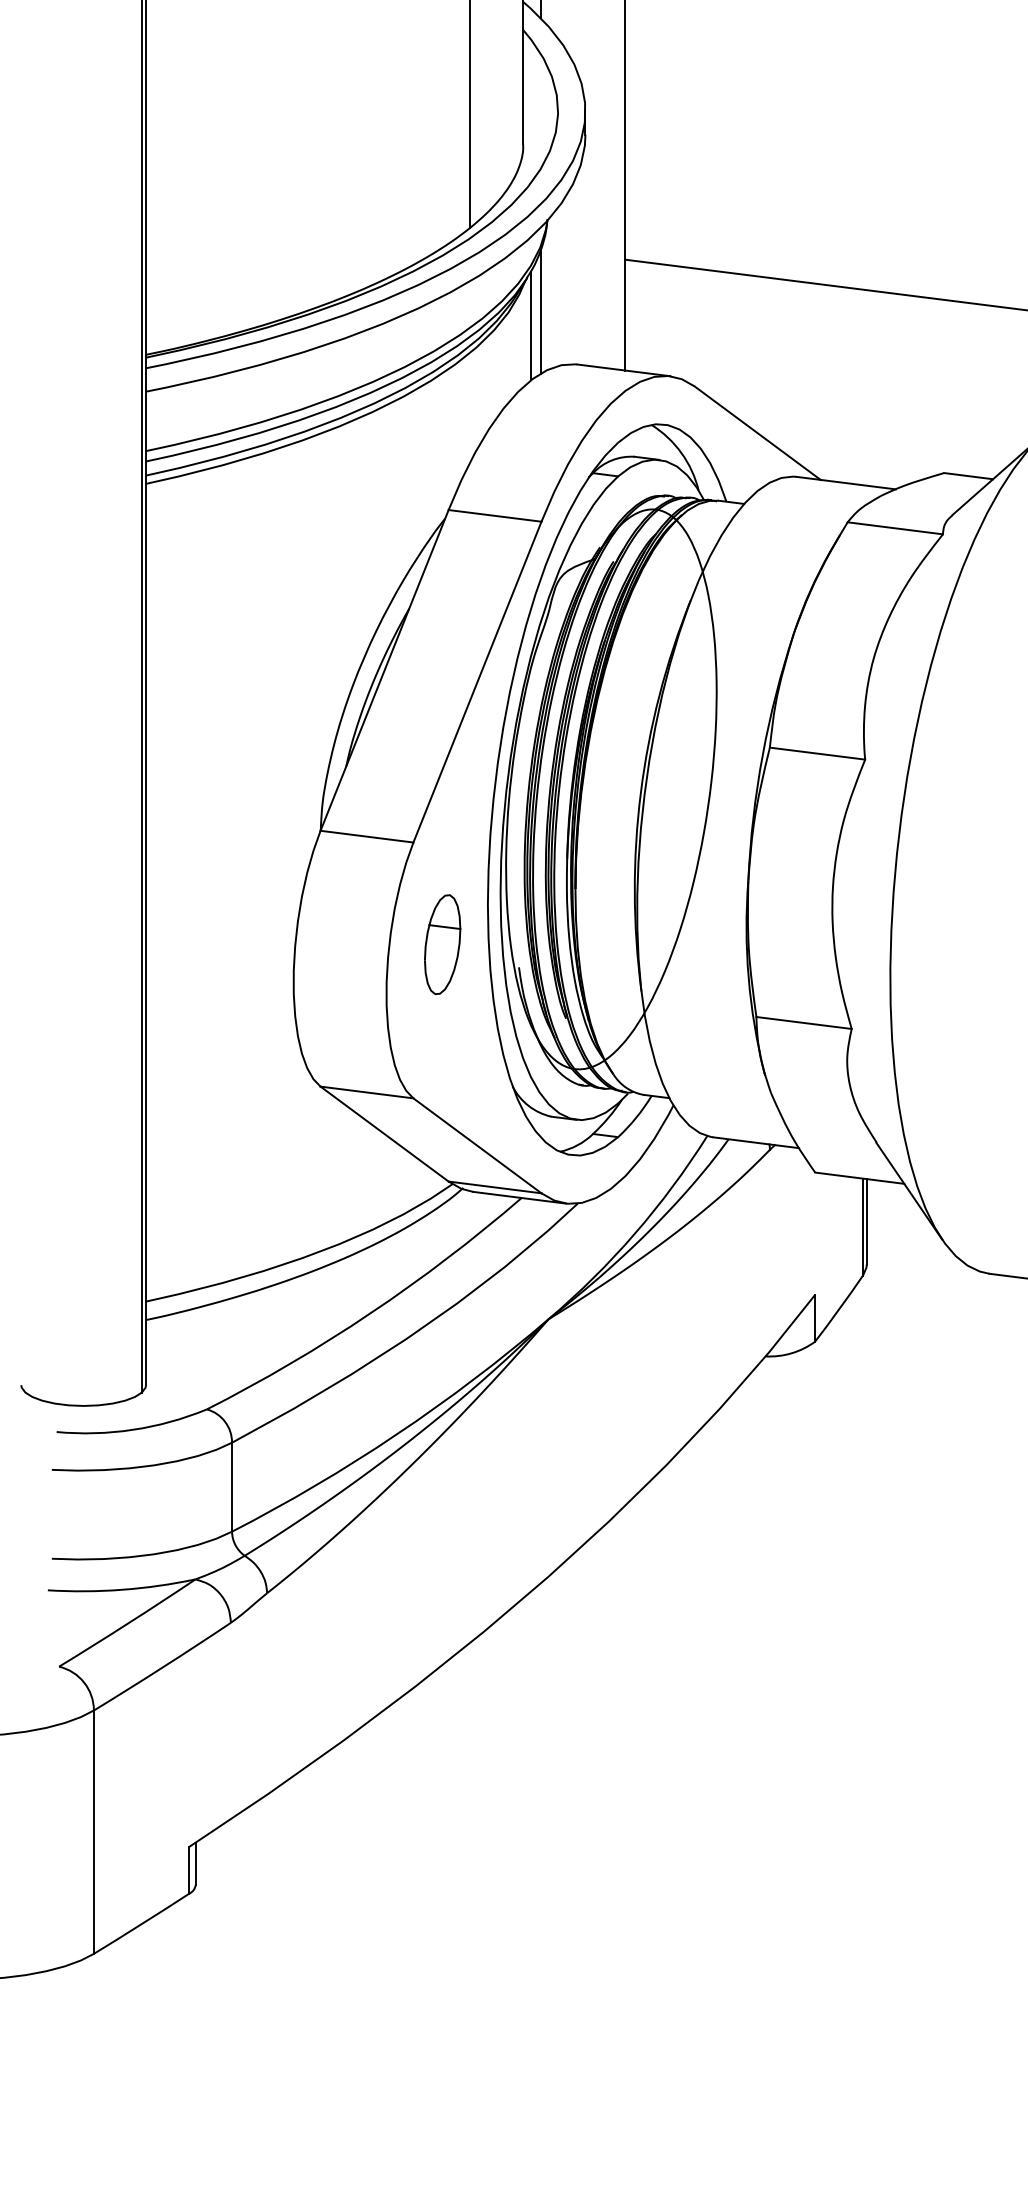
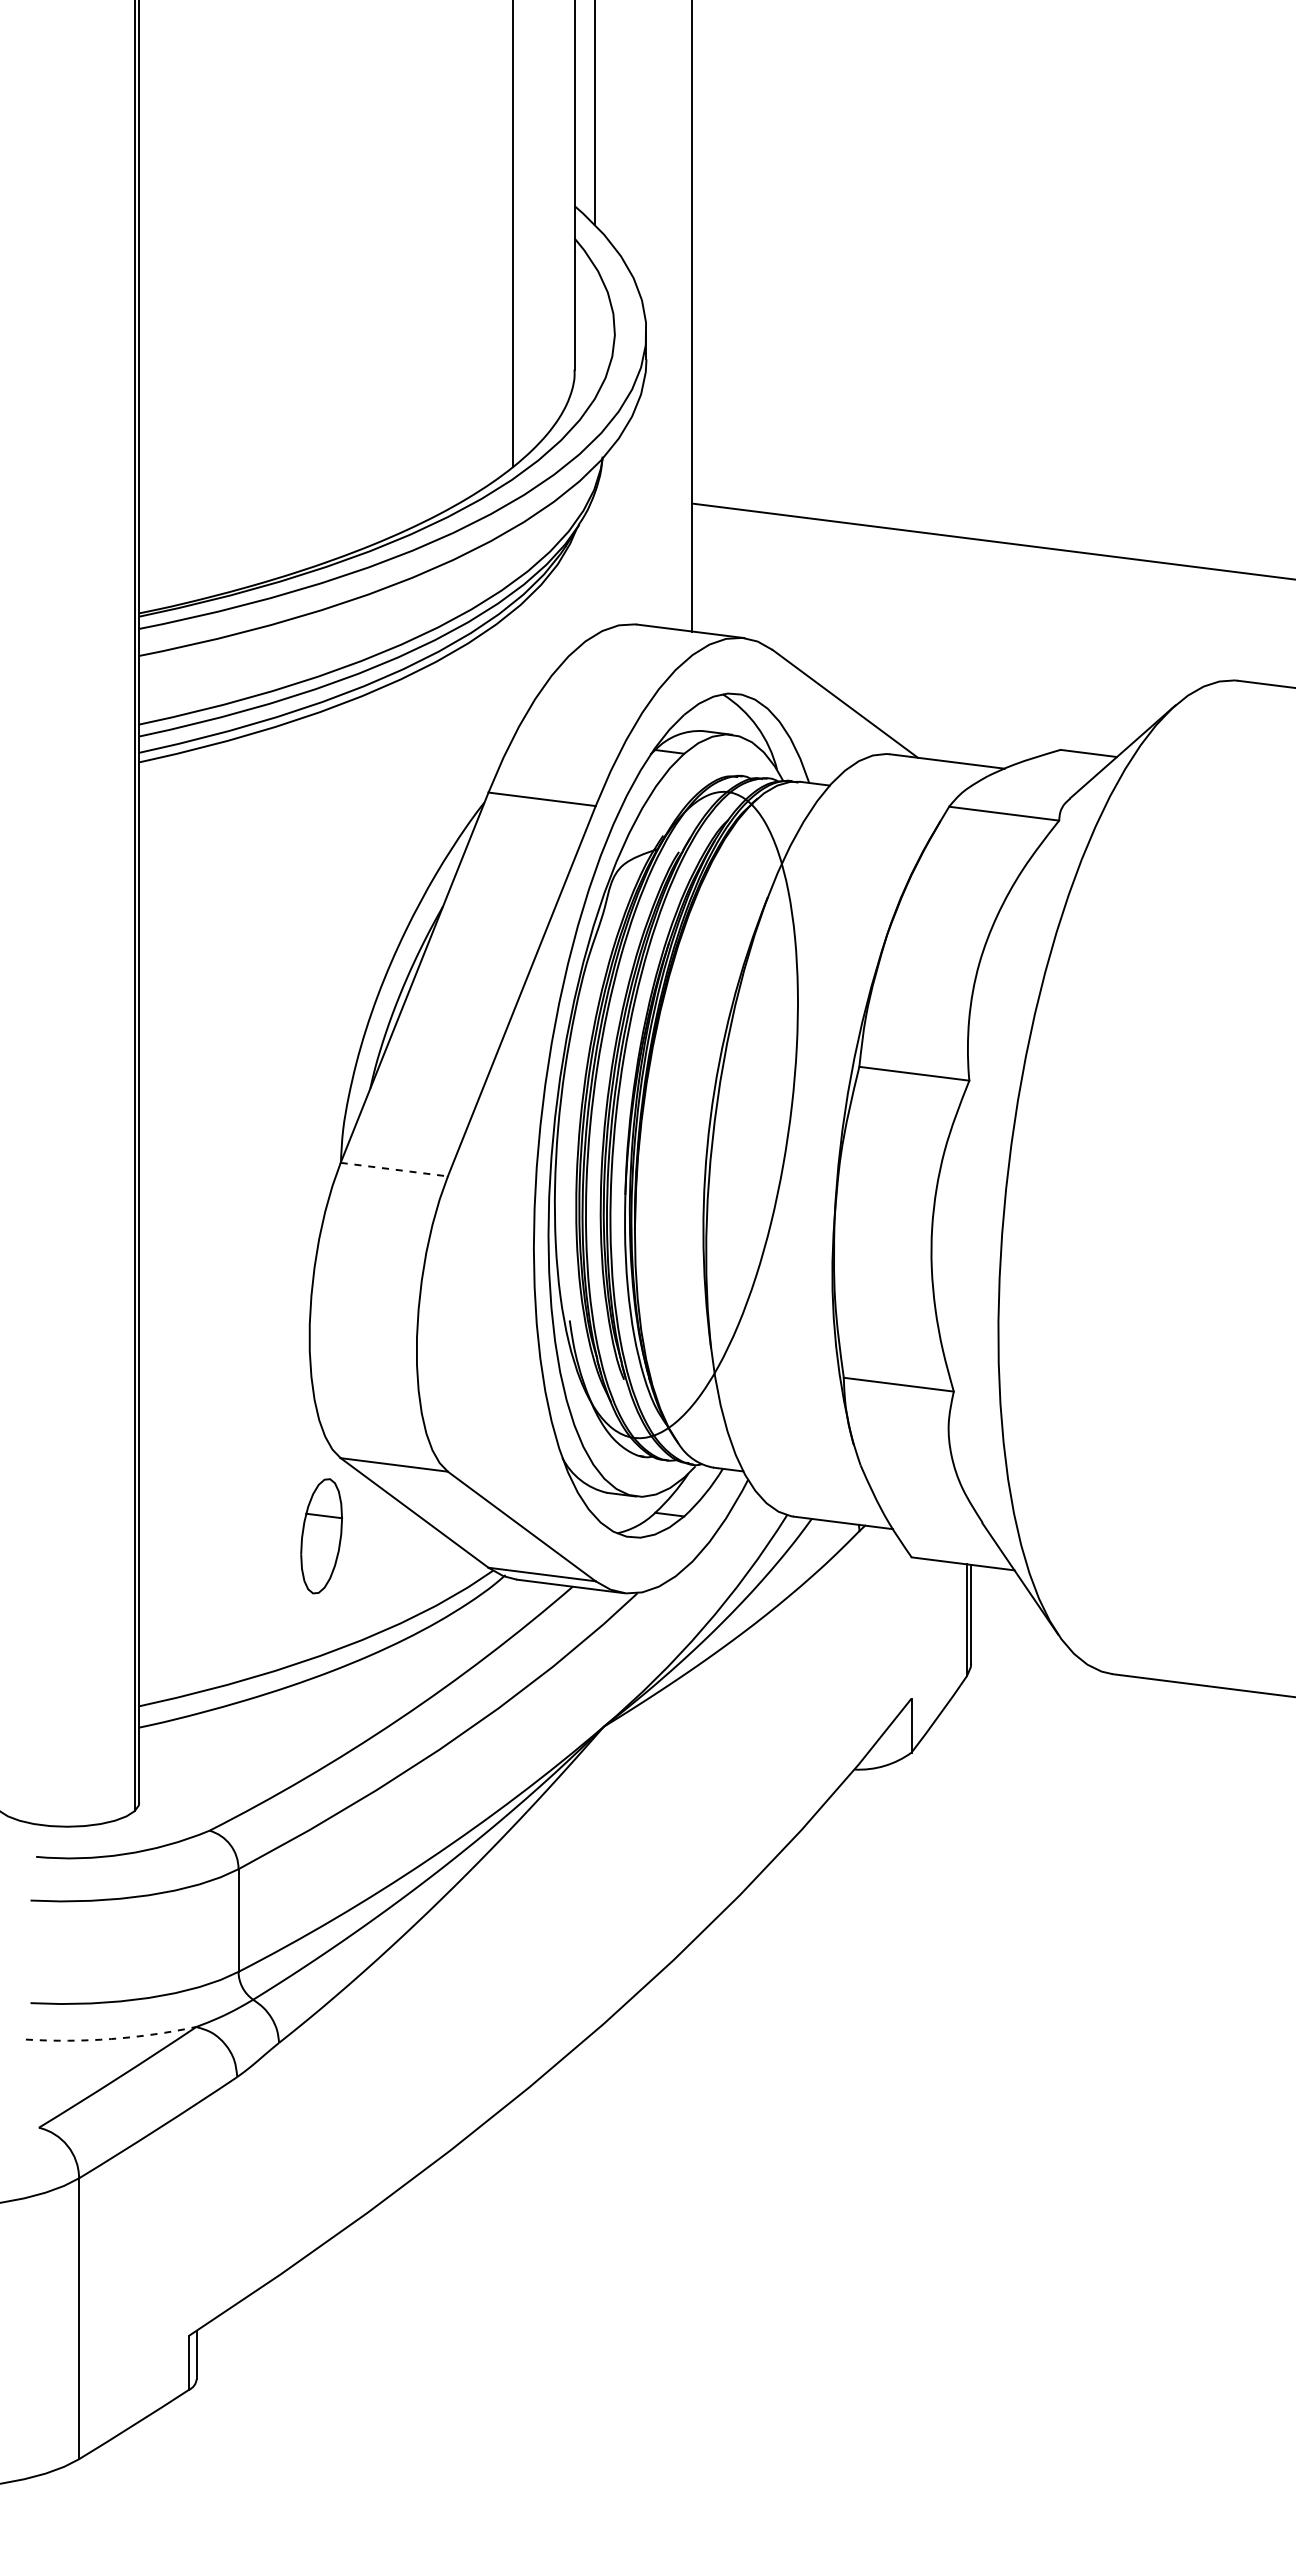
line: (540, 312) -> (594, 564), removed
line: (530, 325) -> (583, 579), removed
line: (367, 836) -> (394, 1169), solid -> dashed
part: (442, 944) -> (321, 1536), moved
arc: (122, 1590) -> (111, 2039), solid -> dashed

